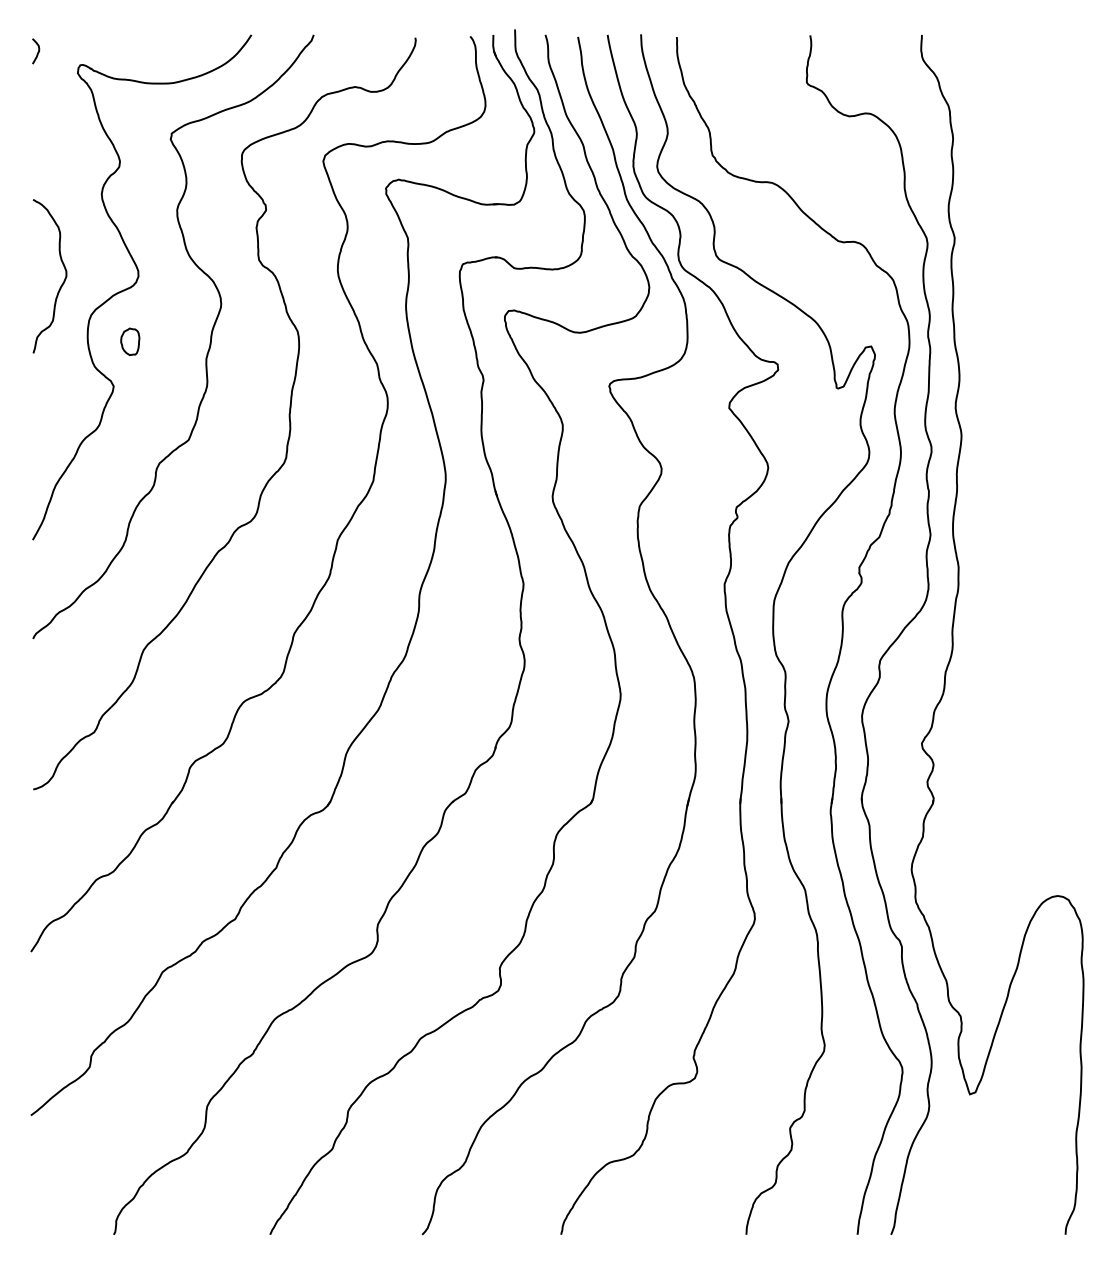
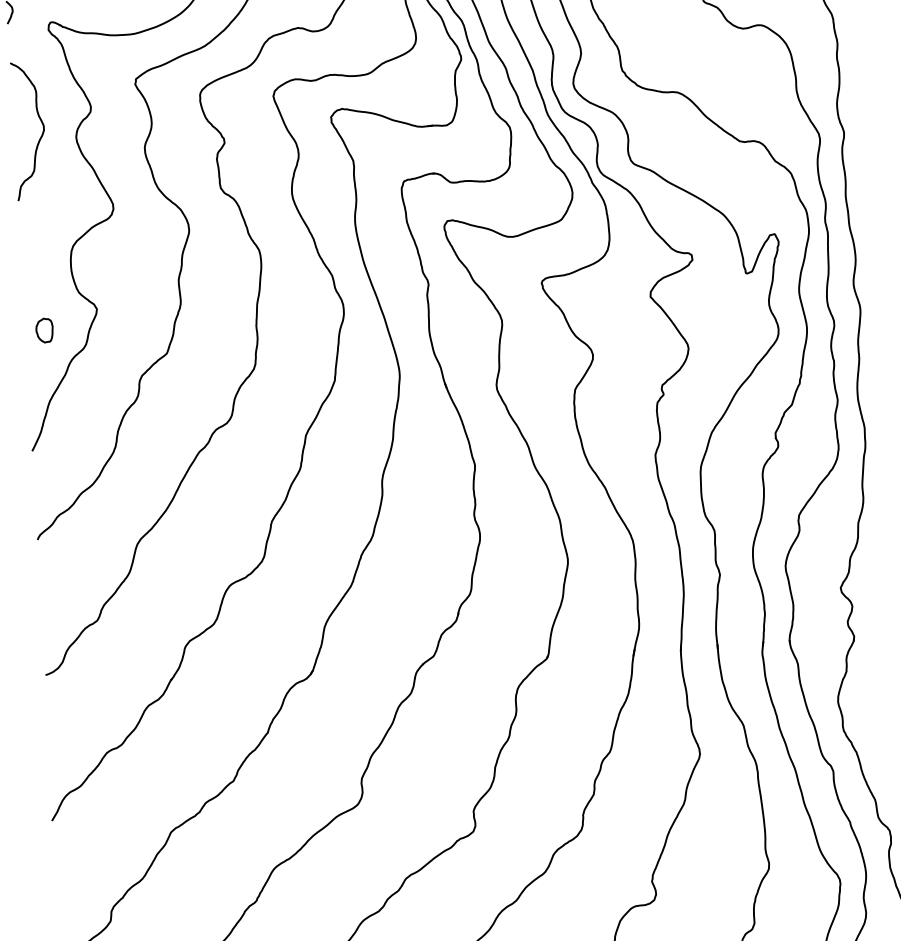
curve: (62, 282) -> (40, 135), moved
part: (130, 341) -> (44, 330), moved

